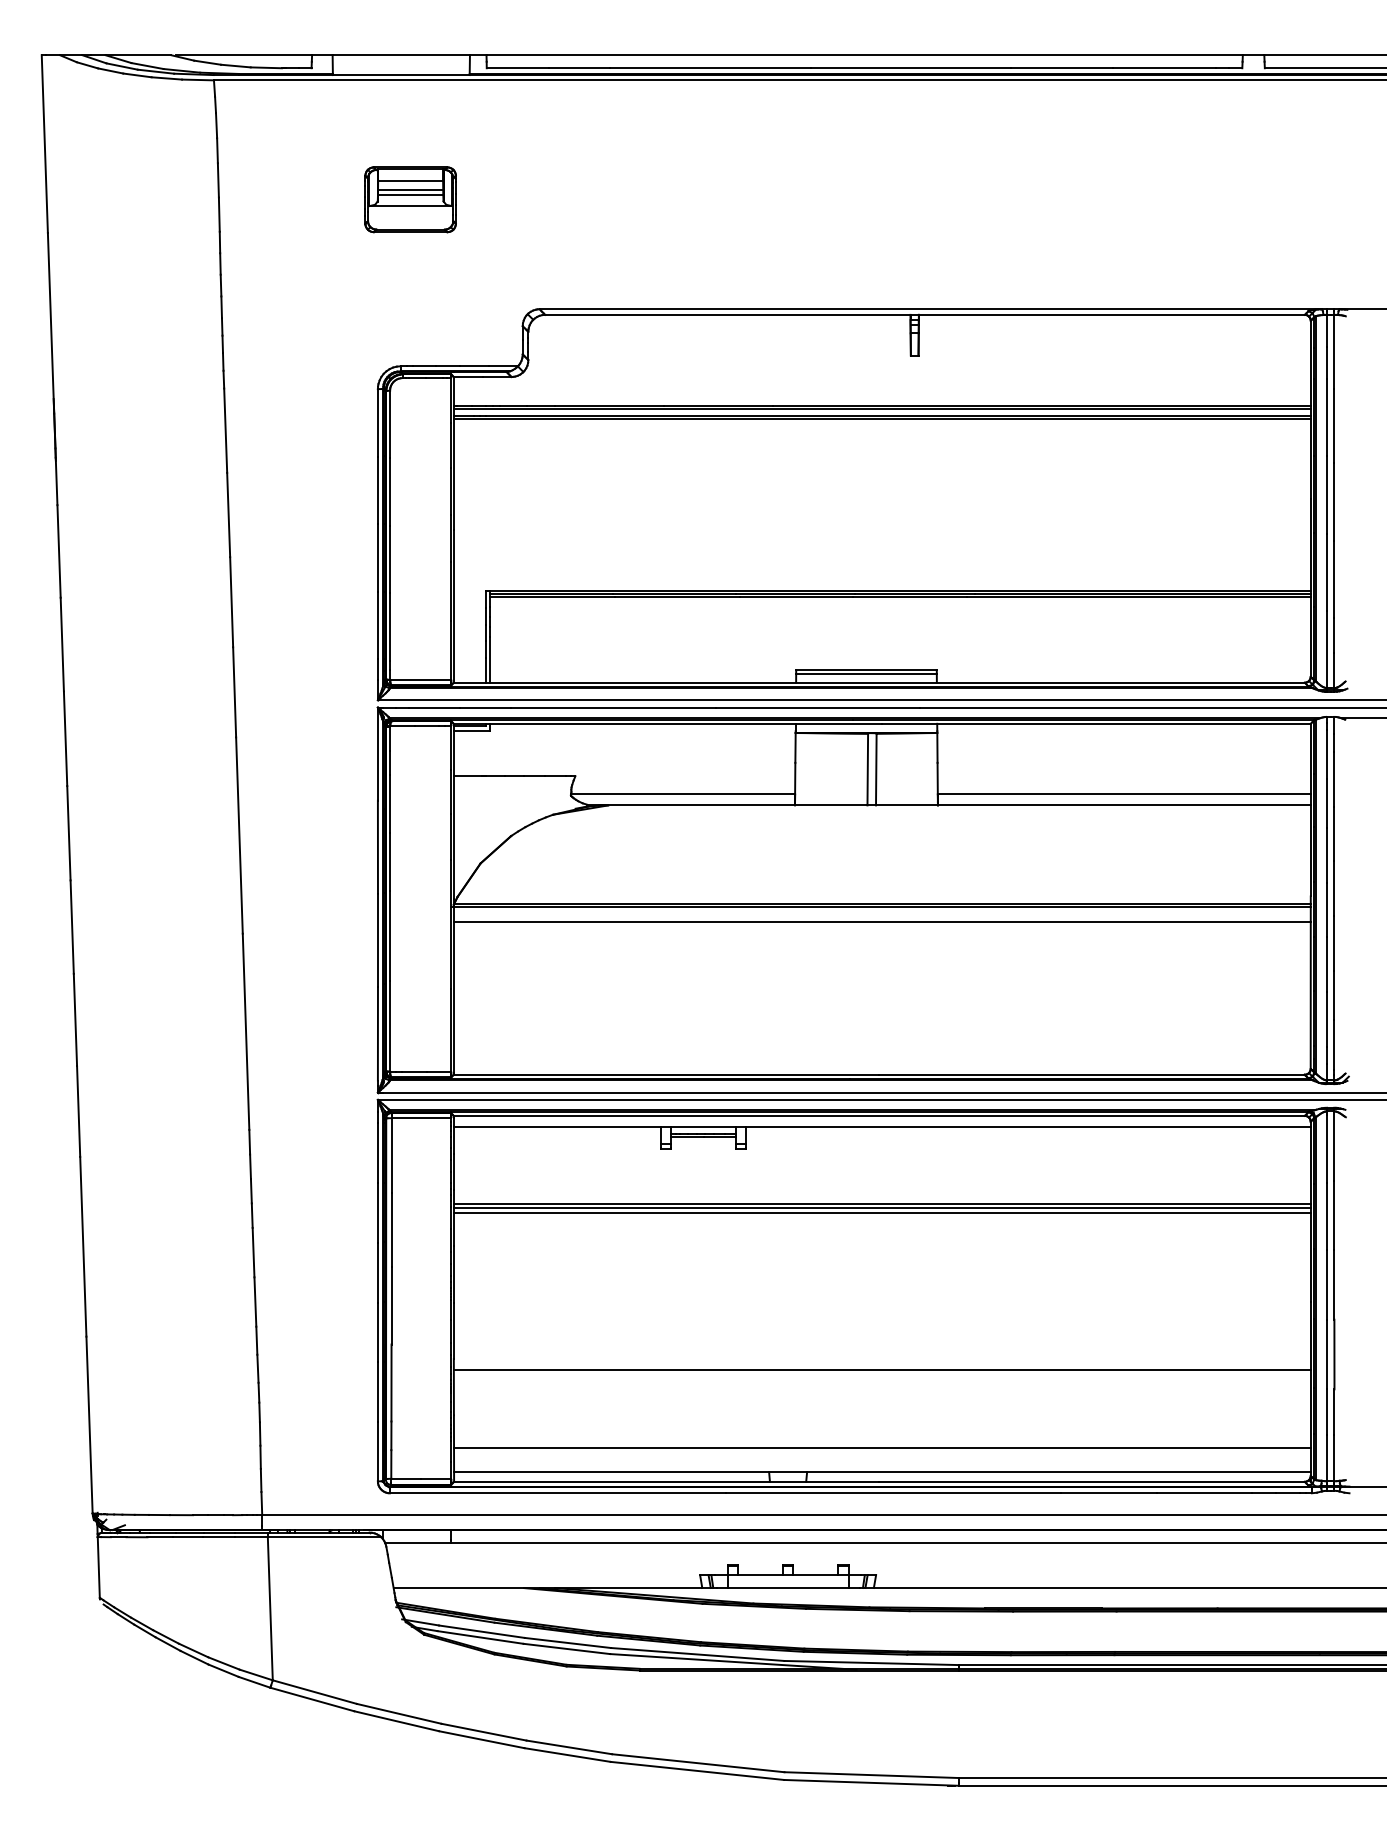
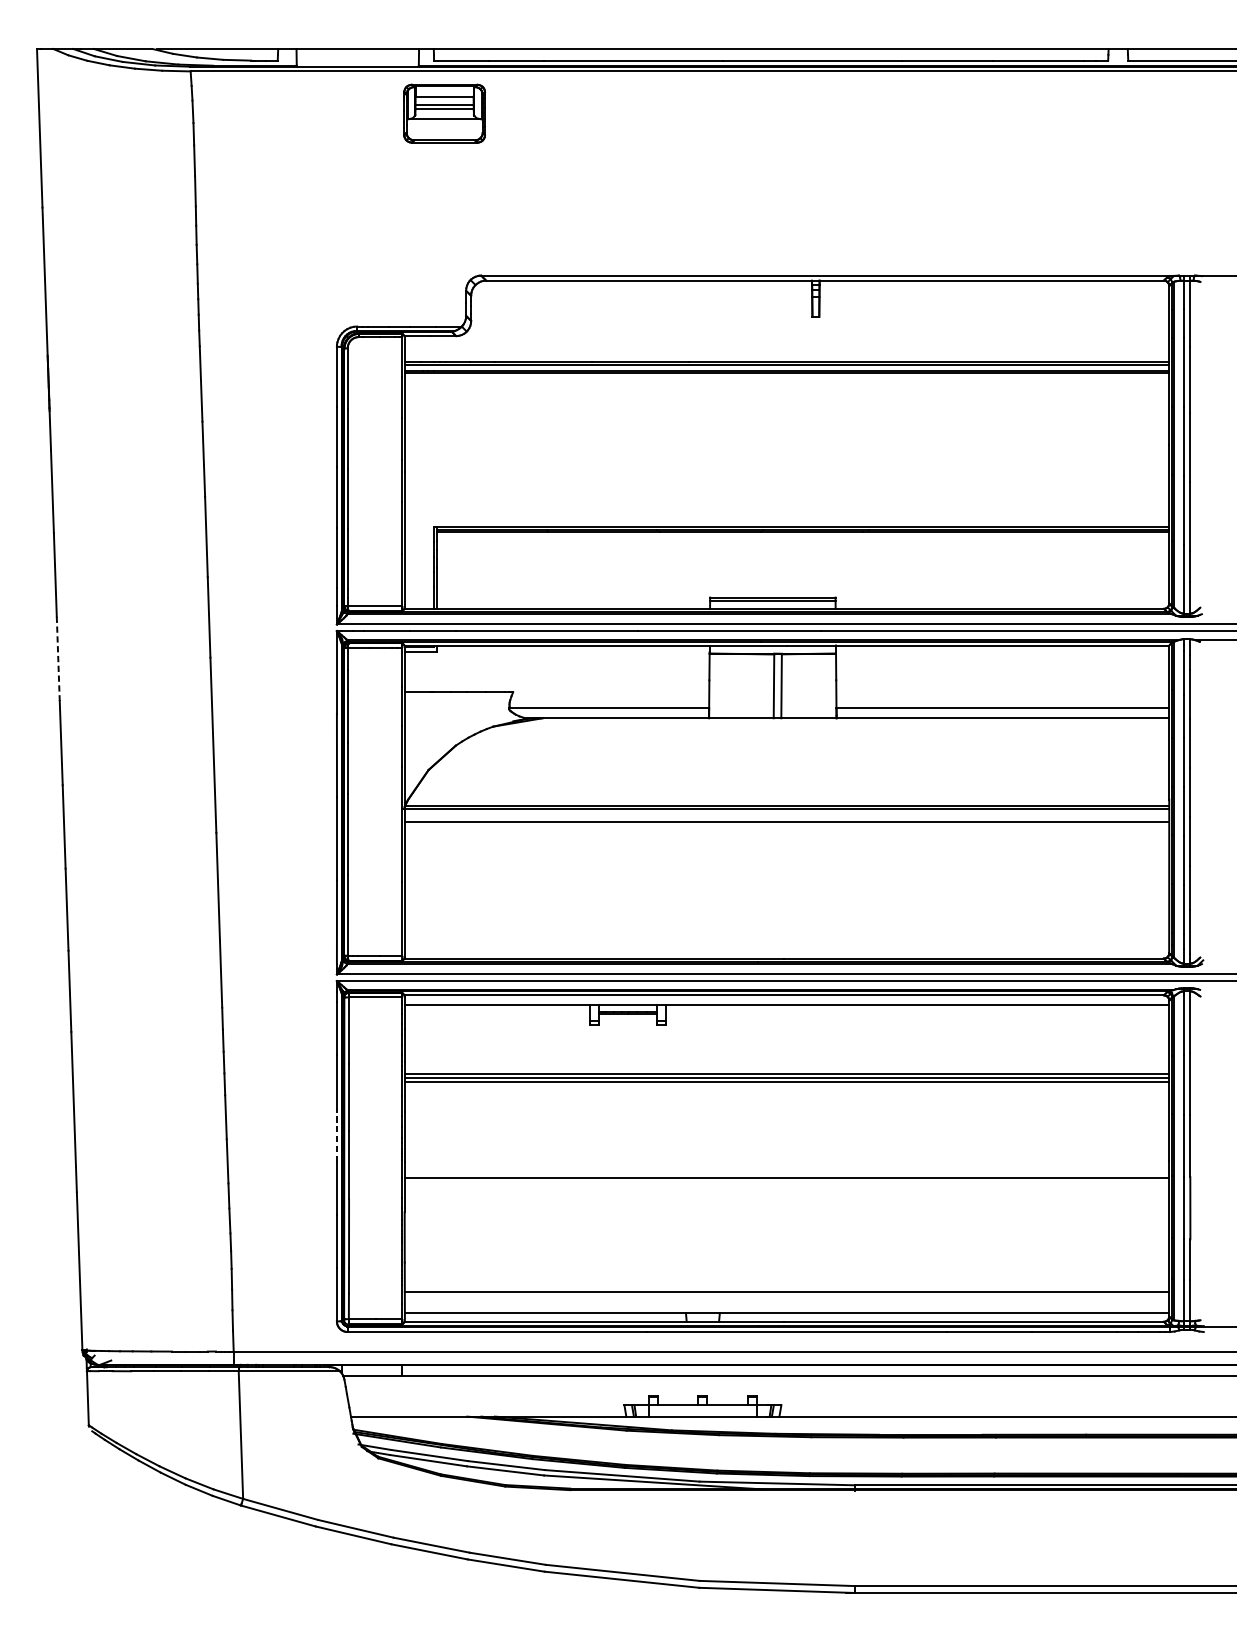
part: (410, 199) -> (444, 113), moved
line: (65, 739) -> (58, 659), solid -> dashed
line: (377, 1272) -> (336, 1135), solid -> dashed
line: (882, 1370) -> (787, 1177), moved

